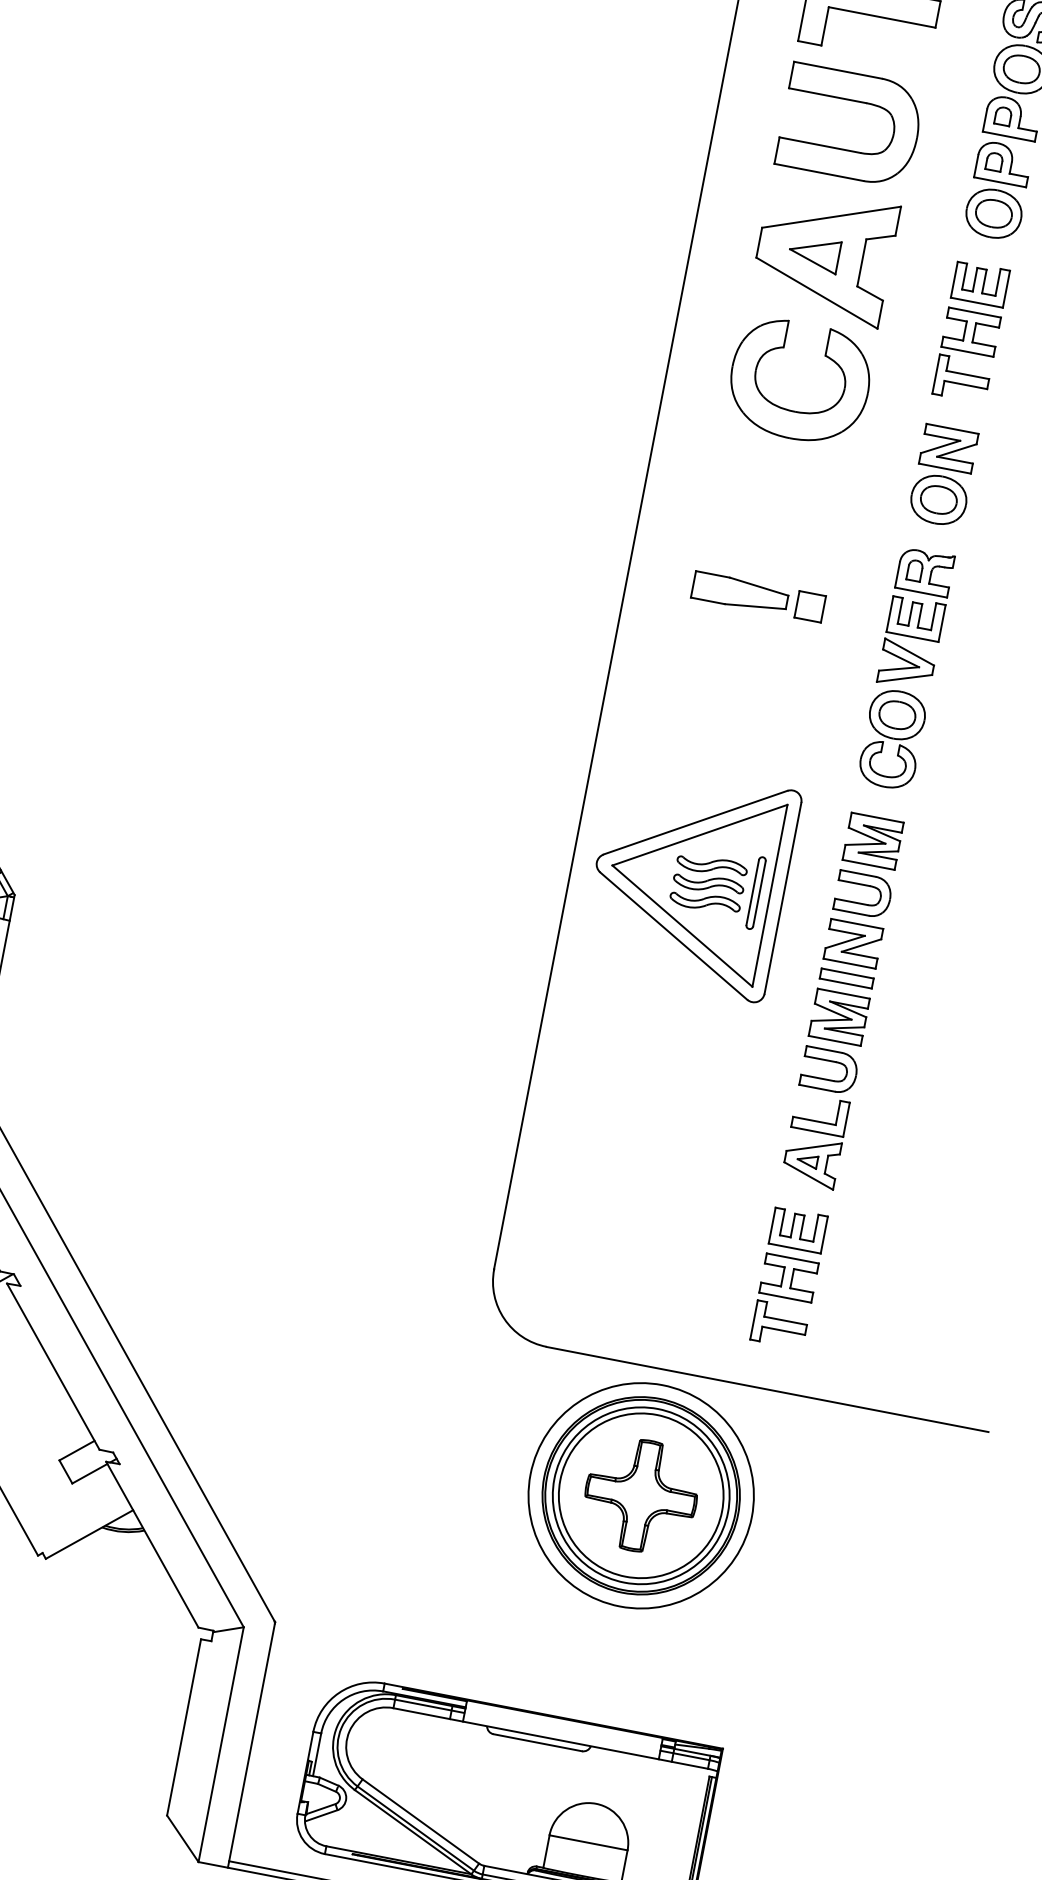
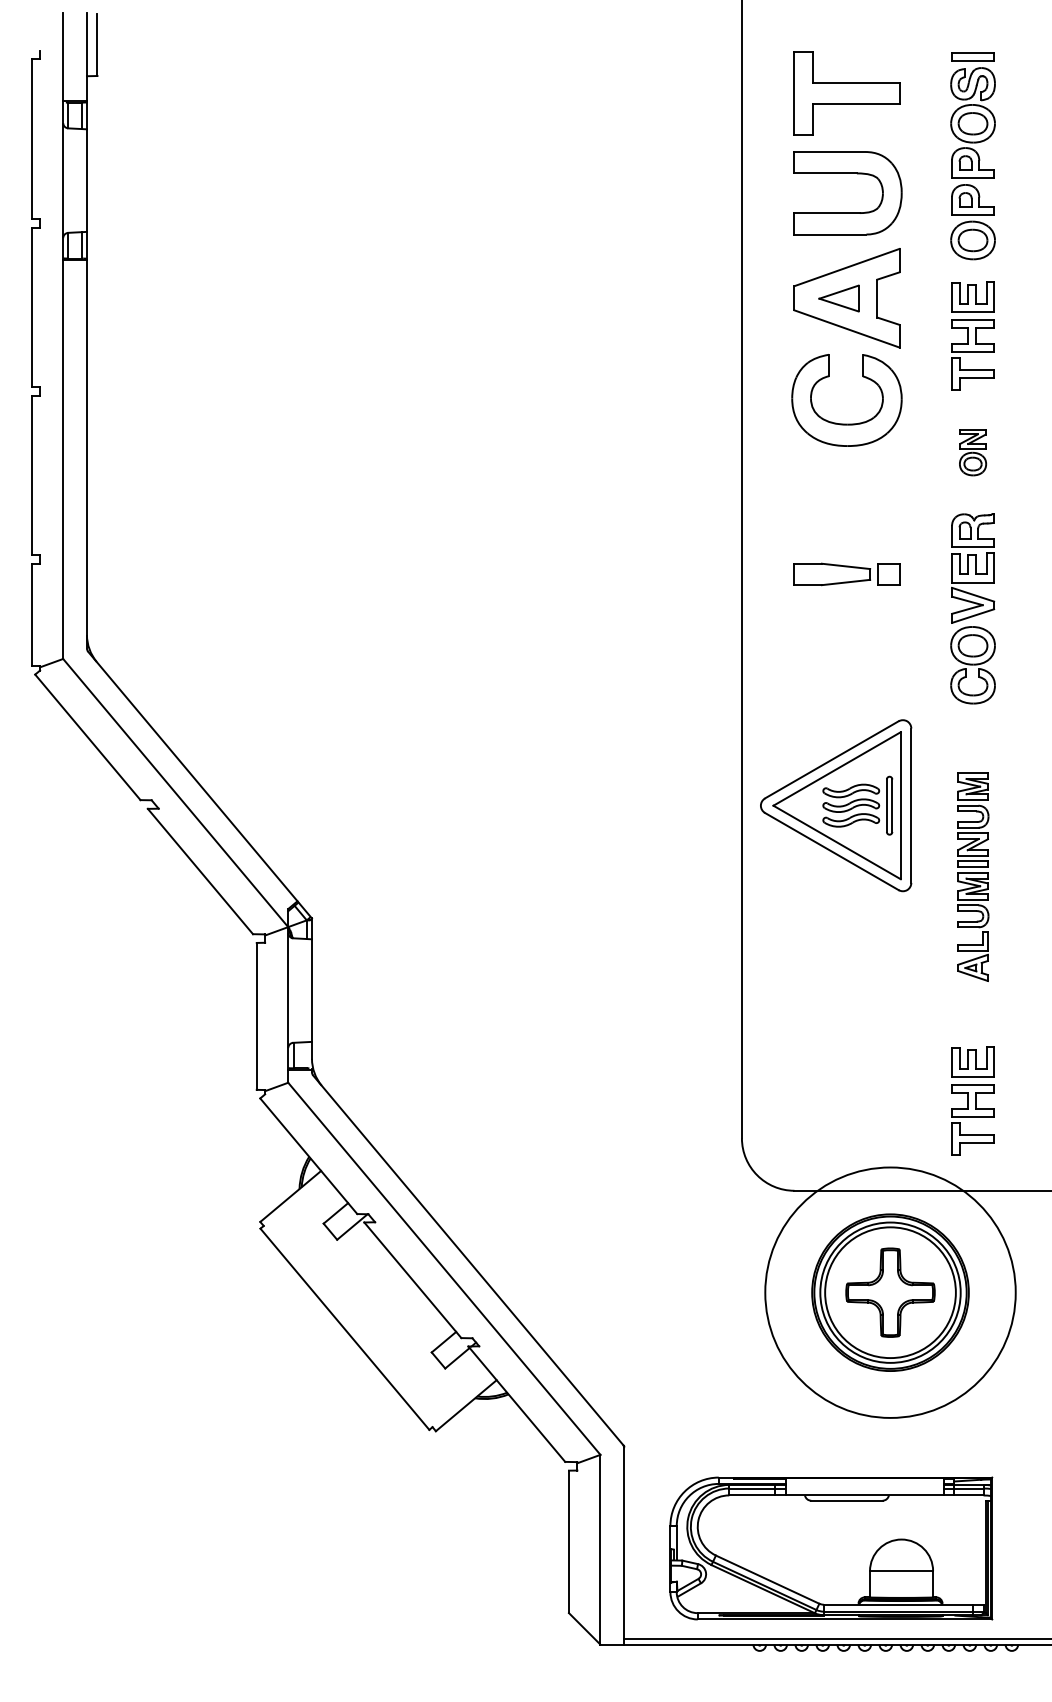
part: (942, 475) -> (972, 452), size x0.6
part: (842, 1001) -> (973, 877), size x0.7
circle: (641, 1495) -> (890, 1292), size x1.4

